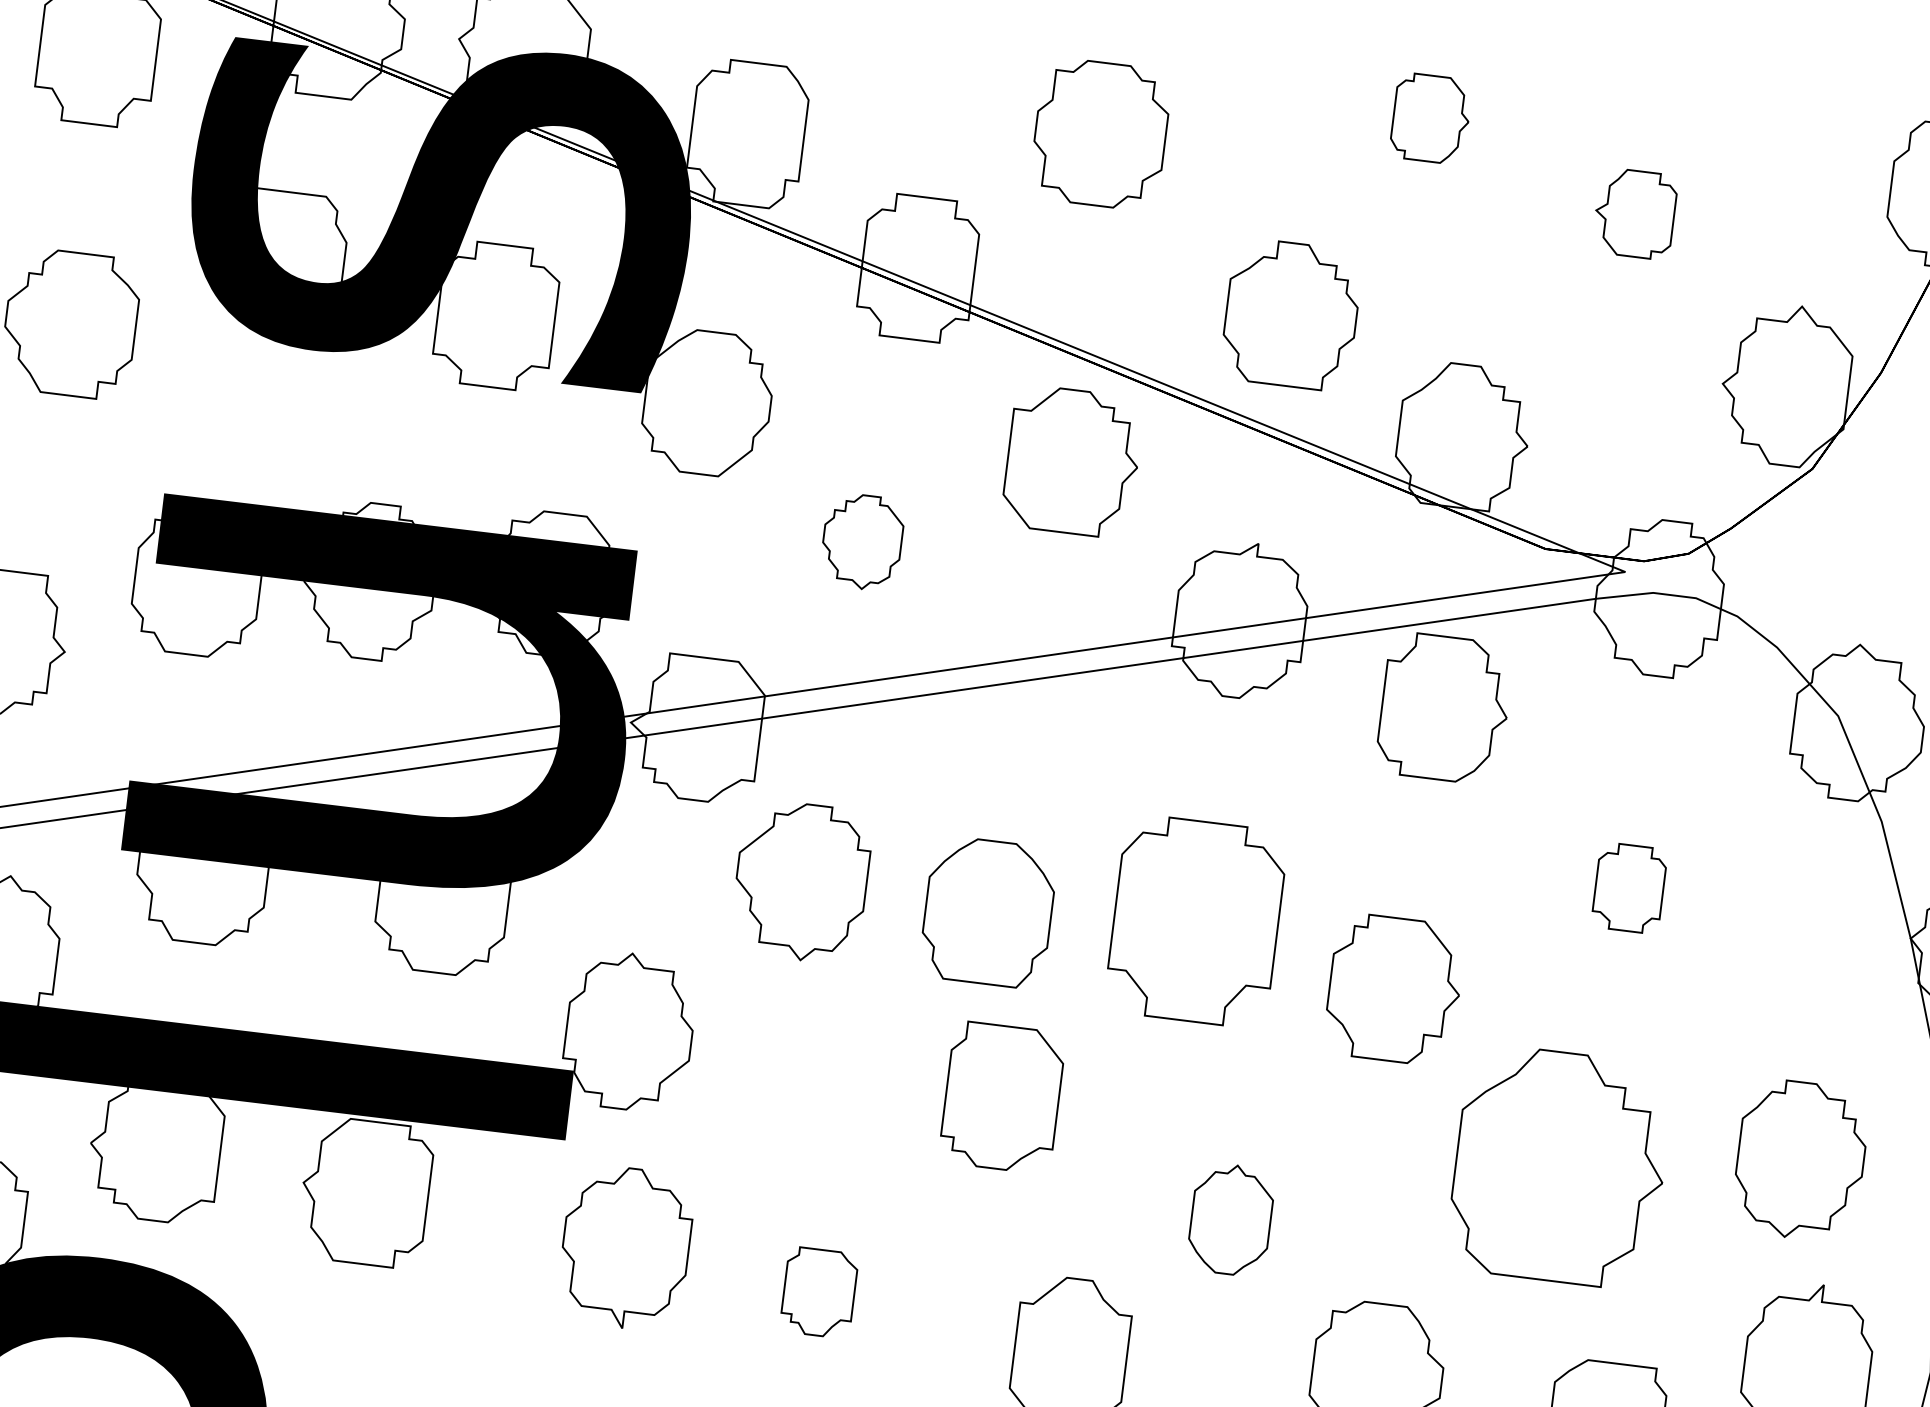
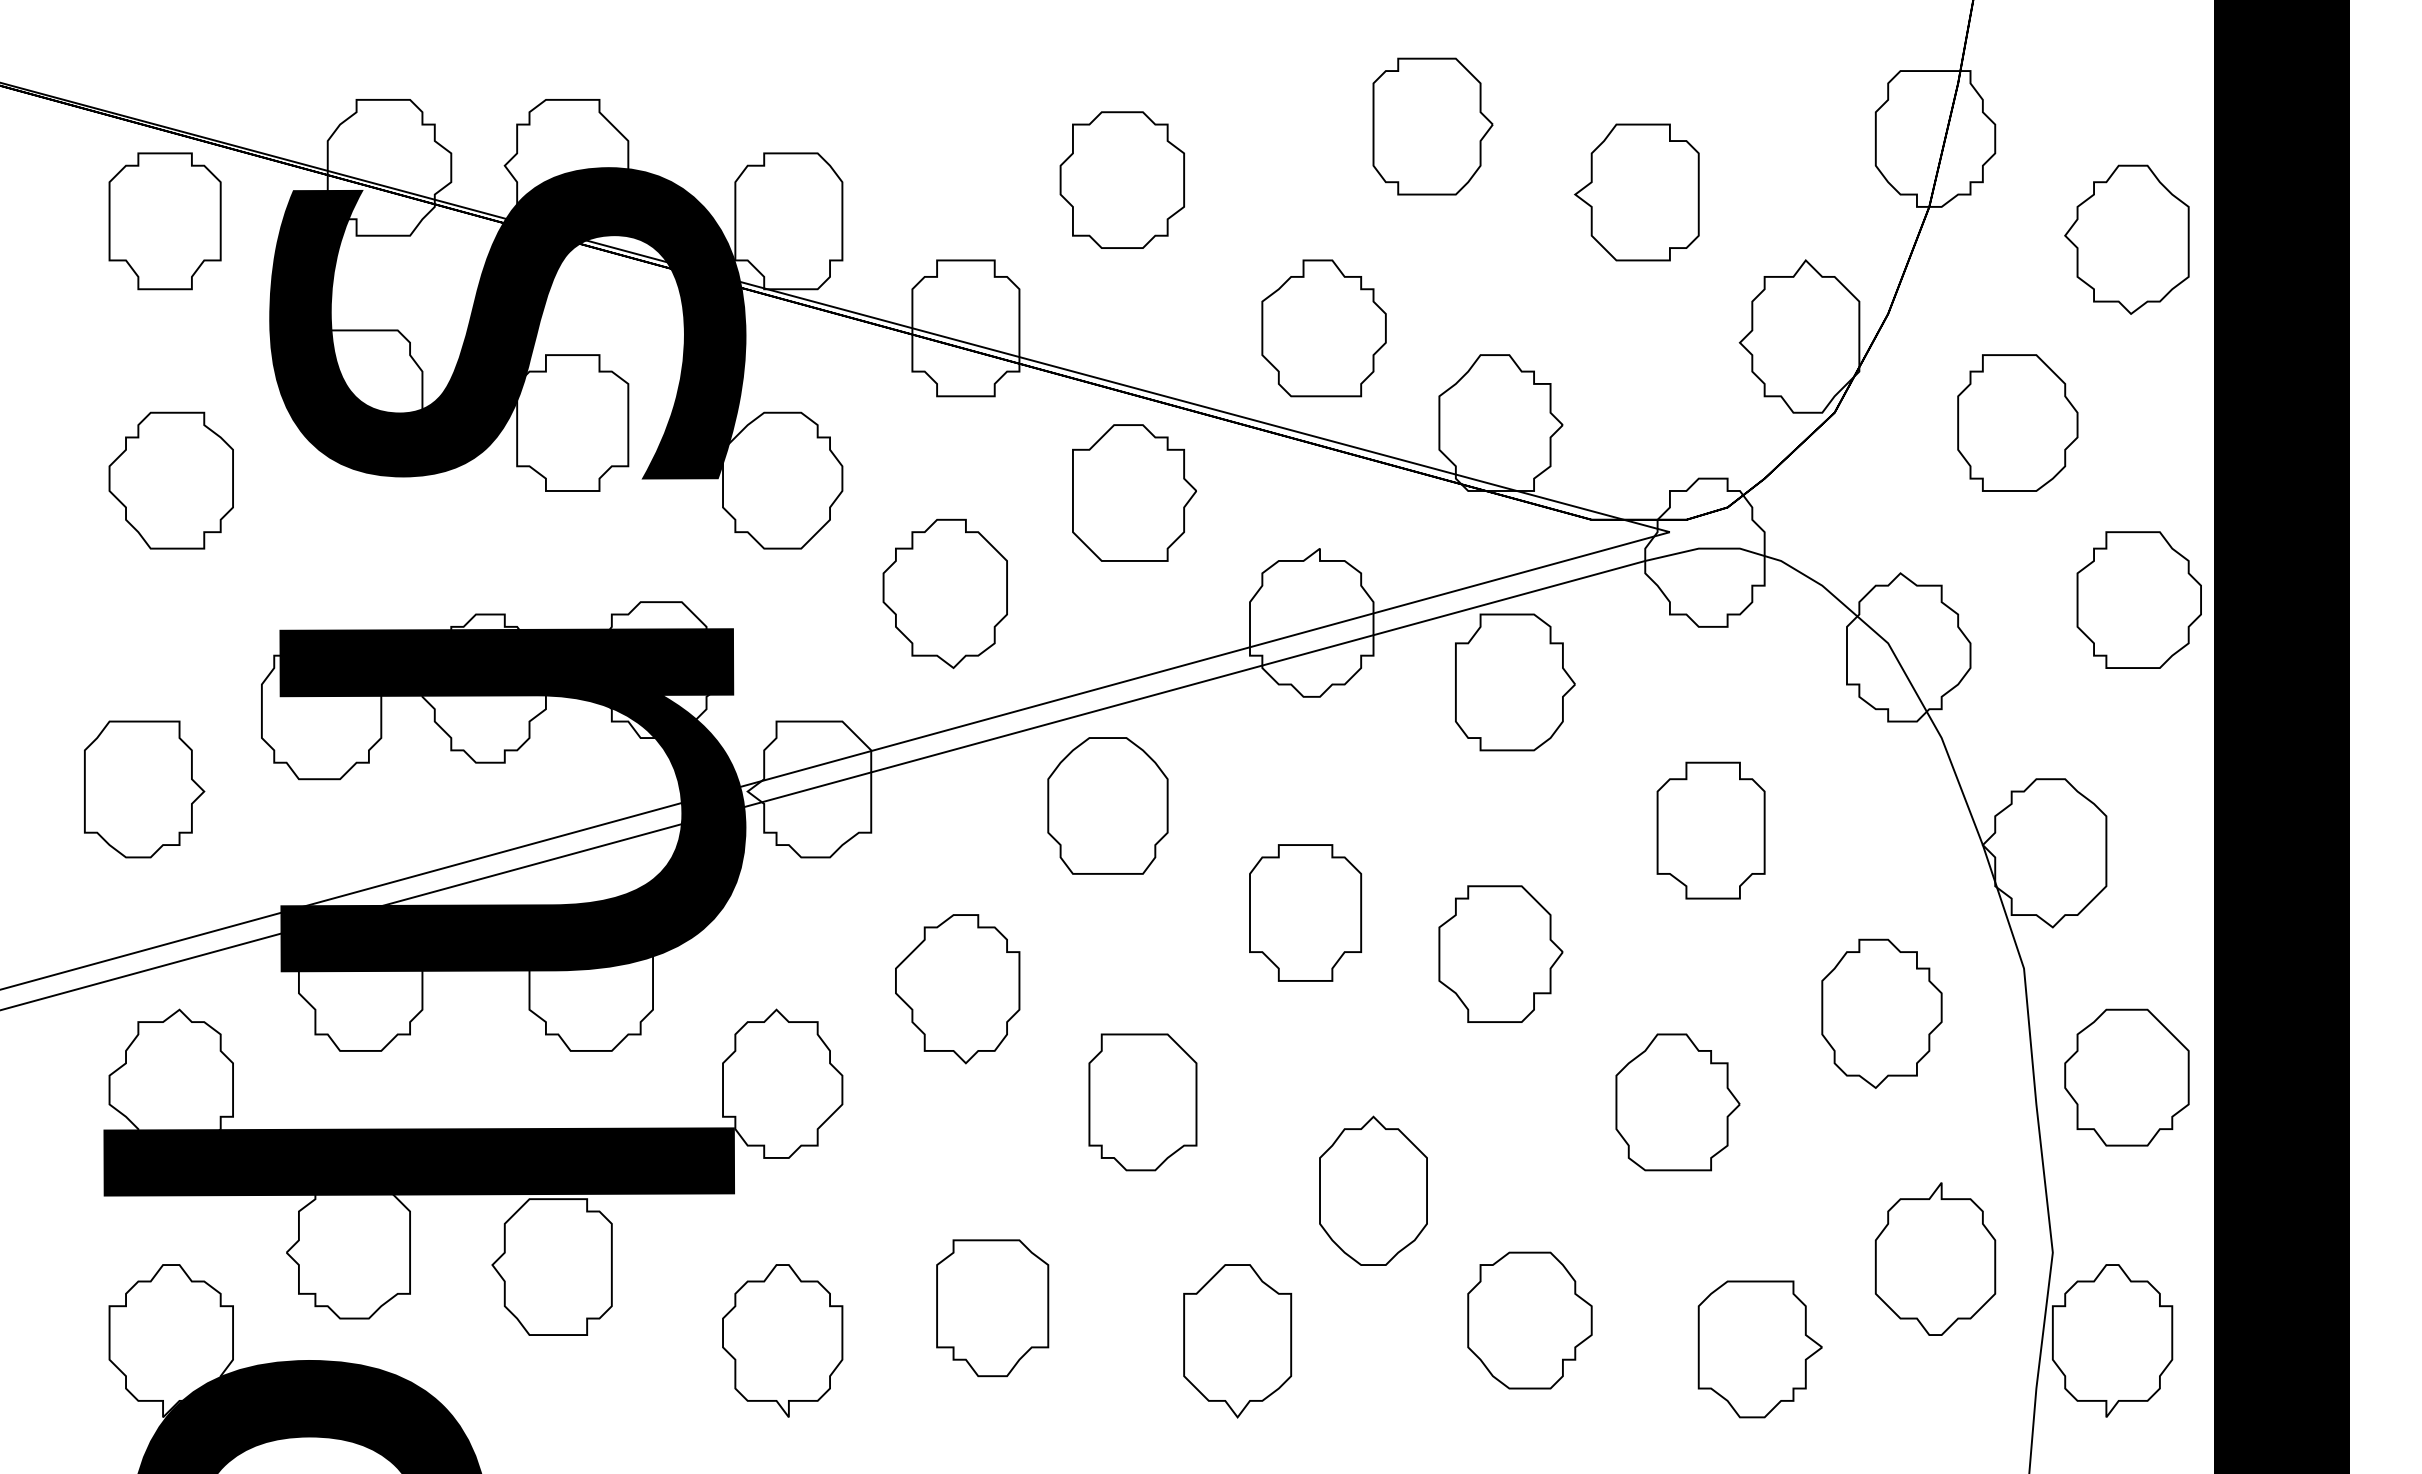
part: (1430, 118) -> (1432, 126), size x1.67
part: (1634, 213) -> (1636, 192), size x1.67
part: (861, 541) -> (944, 593), size x1.67
part: (801, 882) -> (957, 989), moved
part: (1628, 888) -> (1710, 830), size x1.67
part: (987, 911) -> (1107, 805), moved
part: (1196, 920) -> (1305, 912), size x0.71
part: (1800, 1160) -> (1881, 1013), moved
part: (1559, 1167) -> (1677, 1102), size x0.62
part: (1231, 1219) -> (1373, 1190), size x1.43
part: (625, 1247) -> (782, 1340), moved
part: (818, 1292) -> (992, 1308), size x1.67

